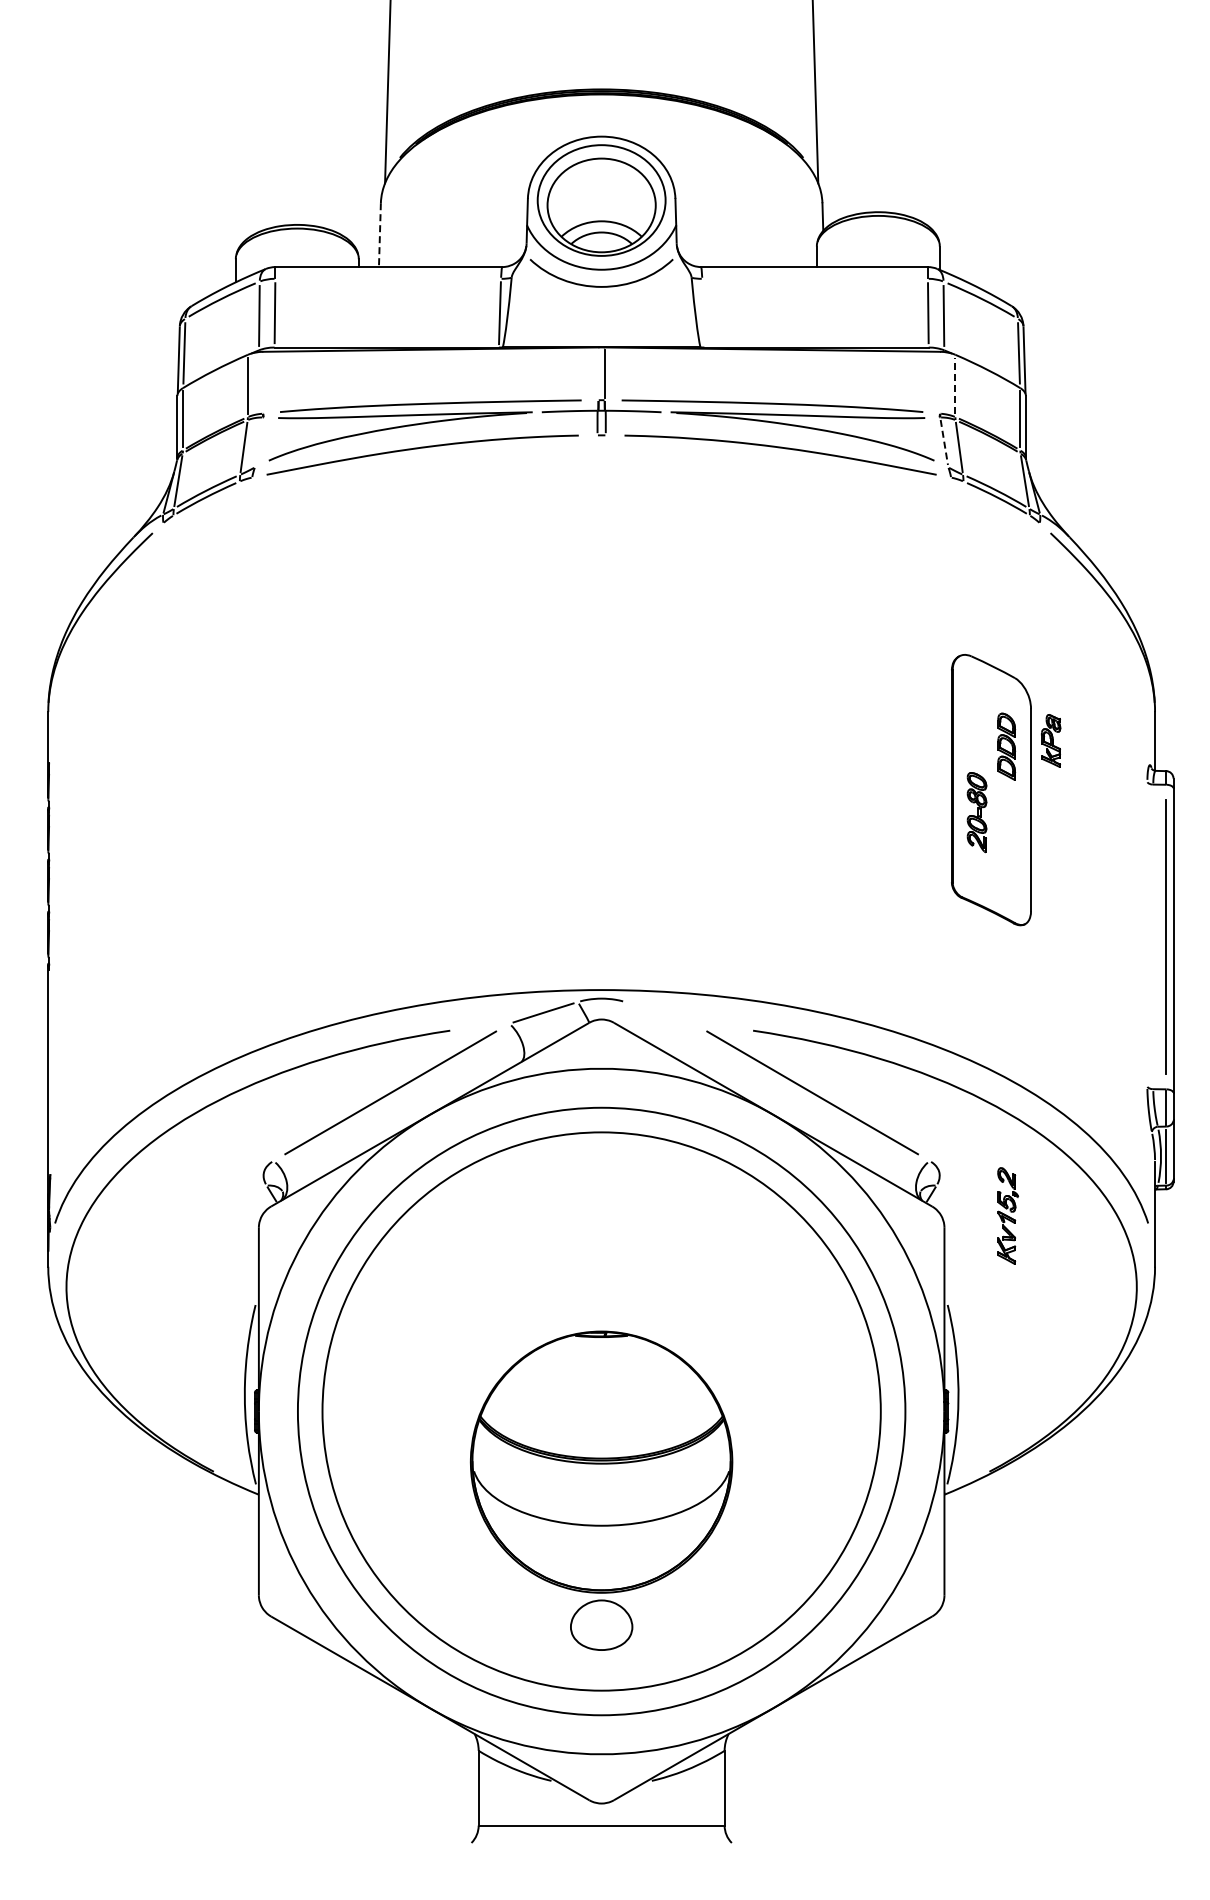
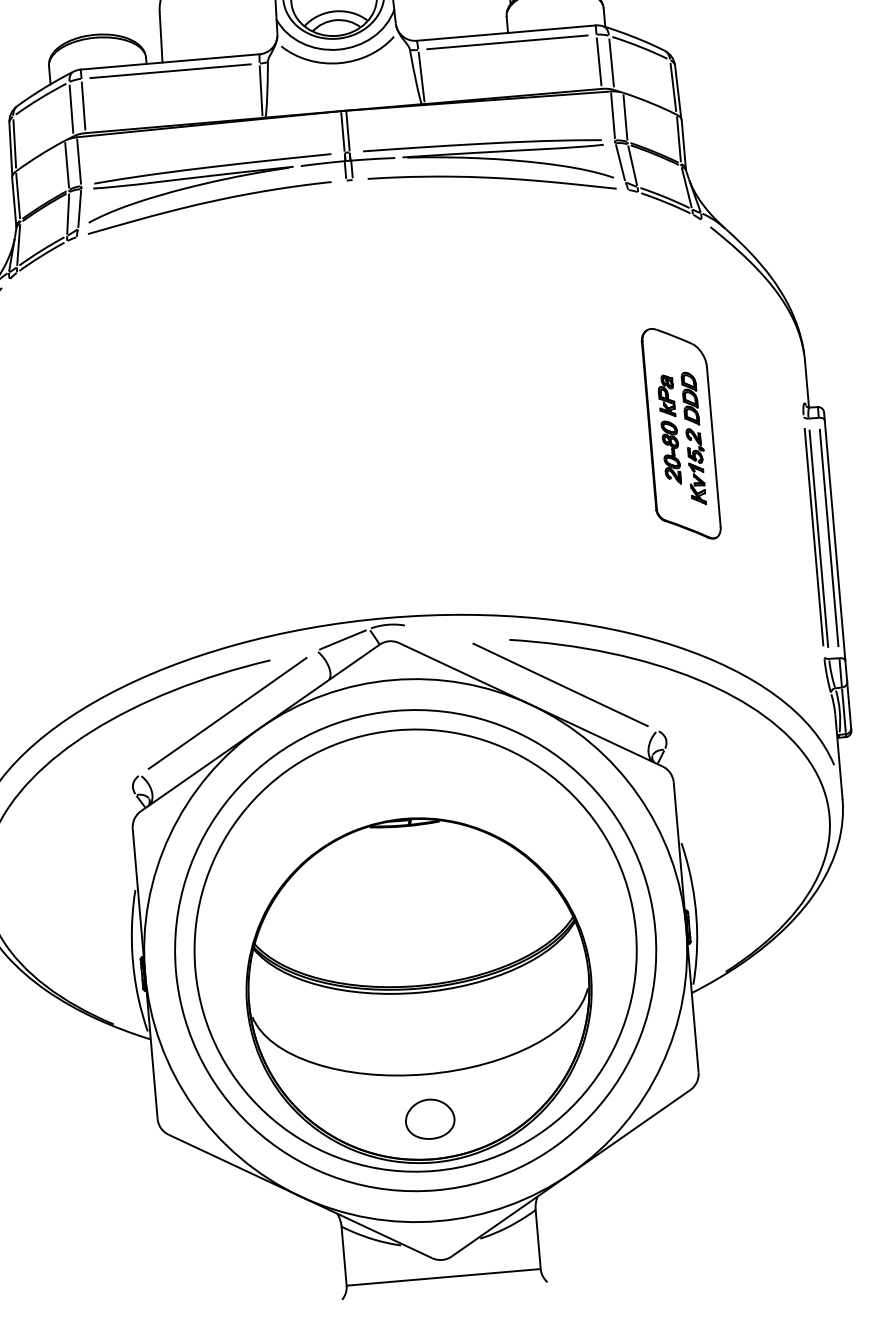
line: (379, 235) -> (160, 37), dashed -> solid
line: (387, 278) -> (170, 71), added
line: (814, 278) -> (506, 42), added
line: (703, 313) -> (421, 77), added
line: (598, 373) -> (342, 131), added
line: (263, 382) -> (79, 161), added
line: (939, 382) -> (612, 115), added
line: (955, 385) -> (625, 117), dashed -> solid
line: (258, 441) -> (79, 208), added
line: (944, 442) -> (620, 162), dashed -> solid
part: (1051, 740) -> (666, 395), moved
part: (1149, 935) -> (815, 537), added
part: (1007, 1215) -> (696, 466), moved
part: (601, 1461) -> (418, 990), size x1.67

